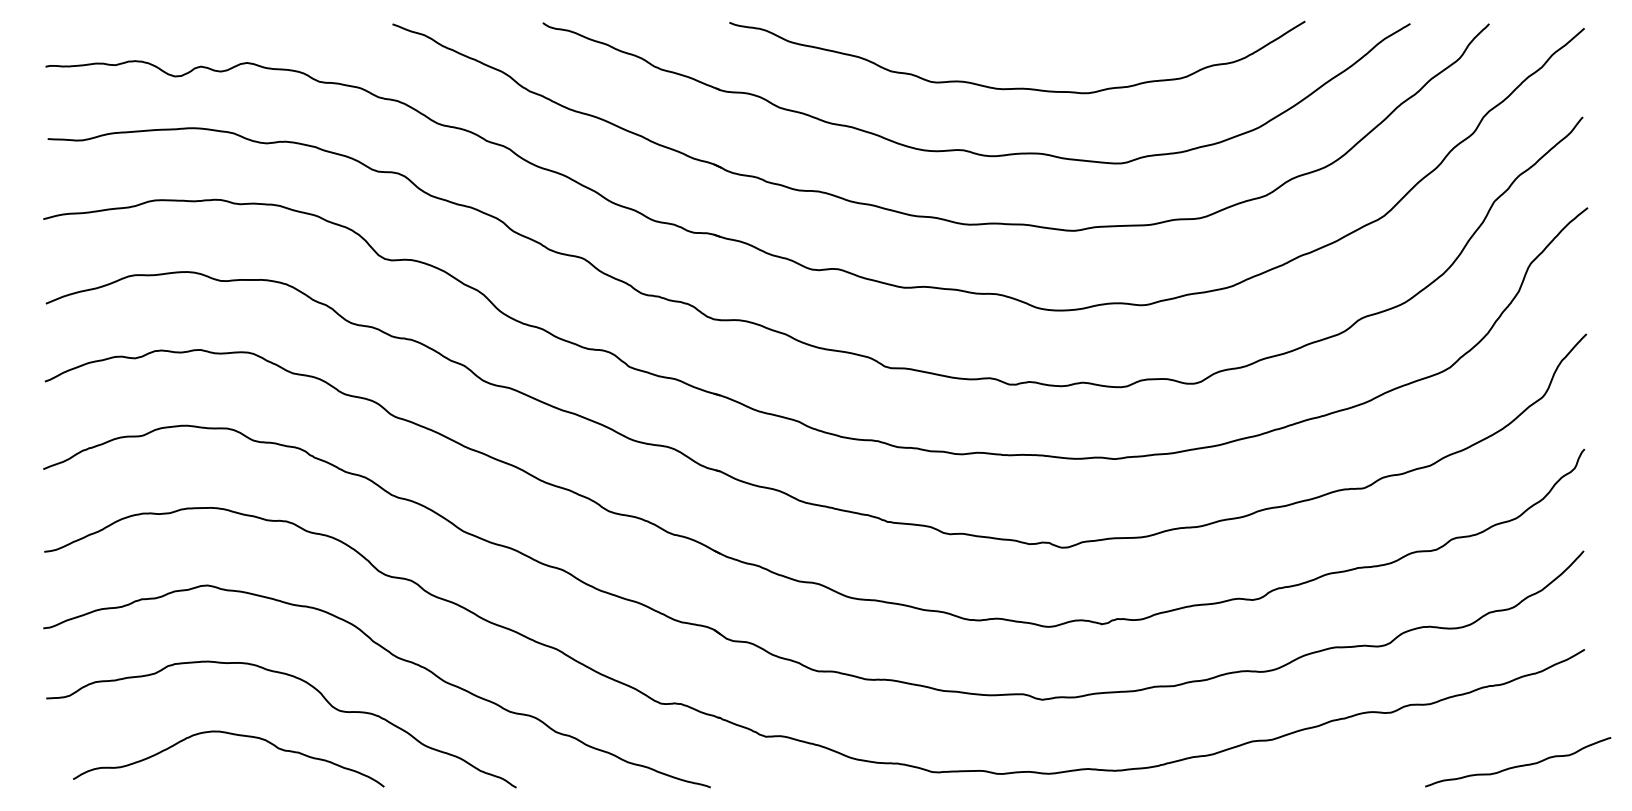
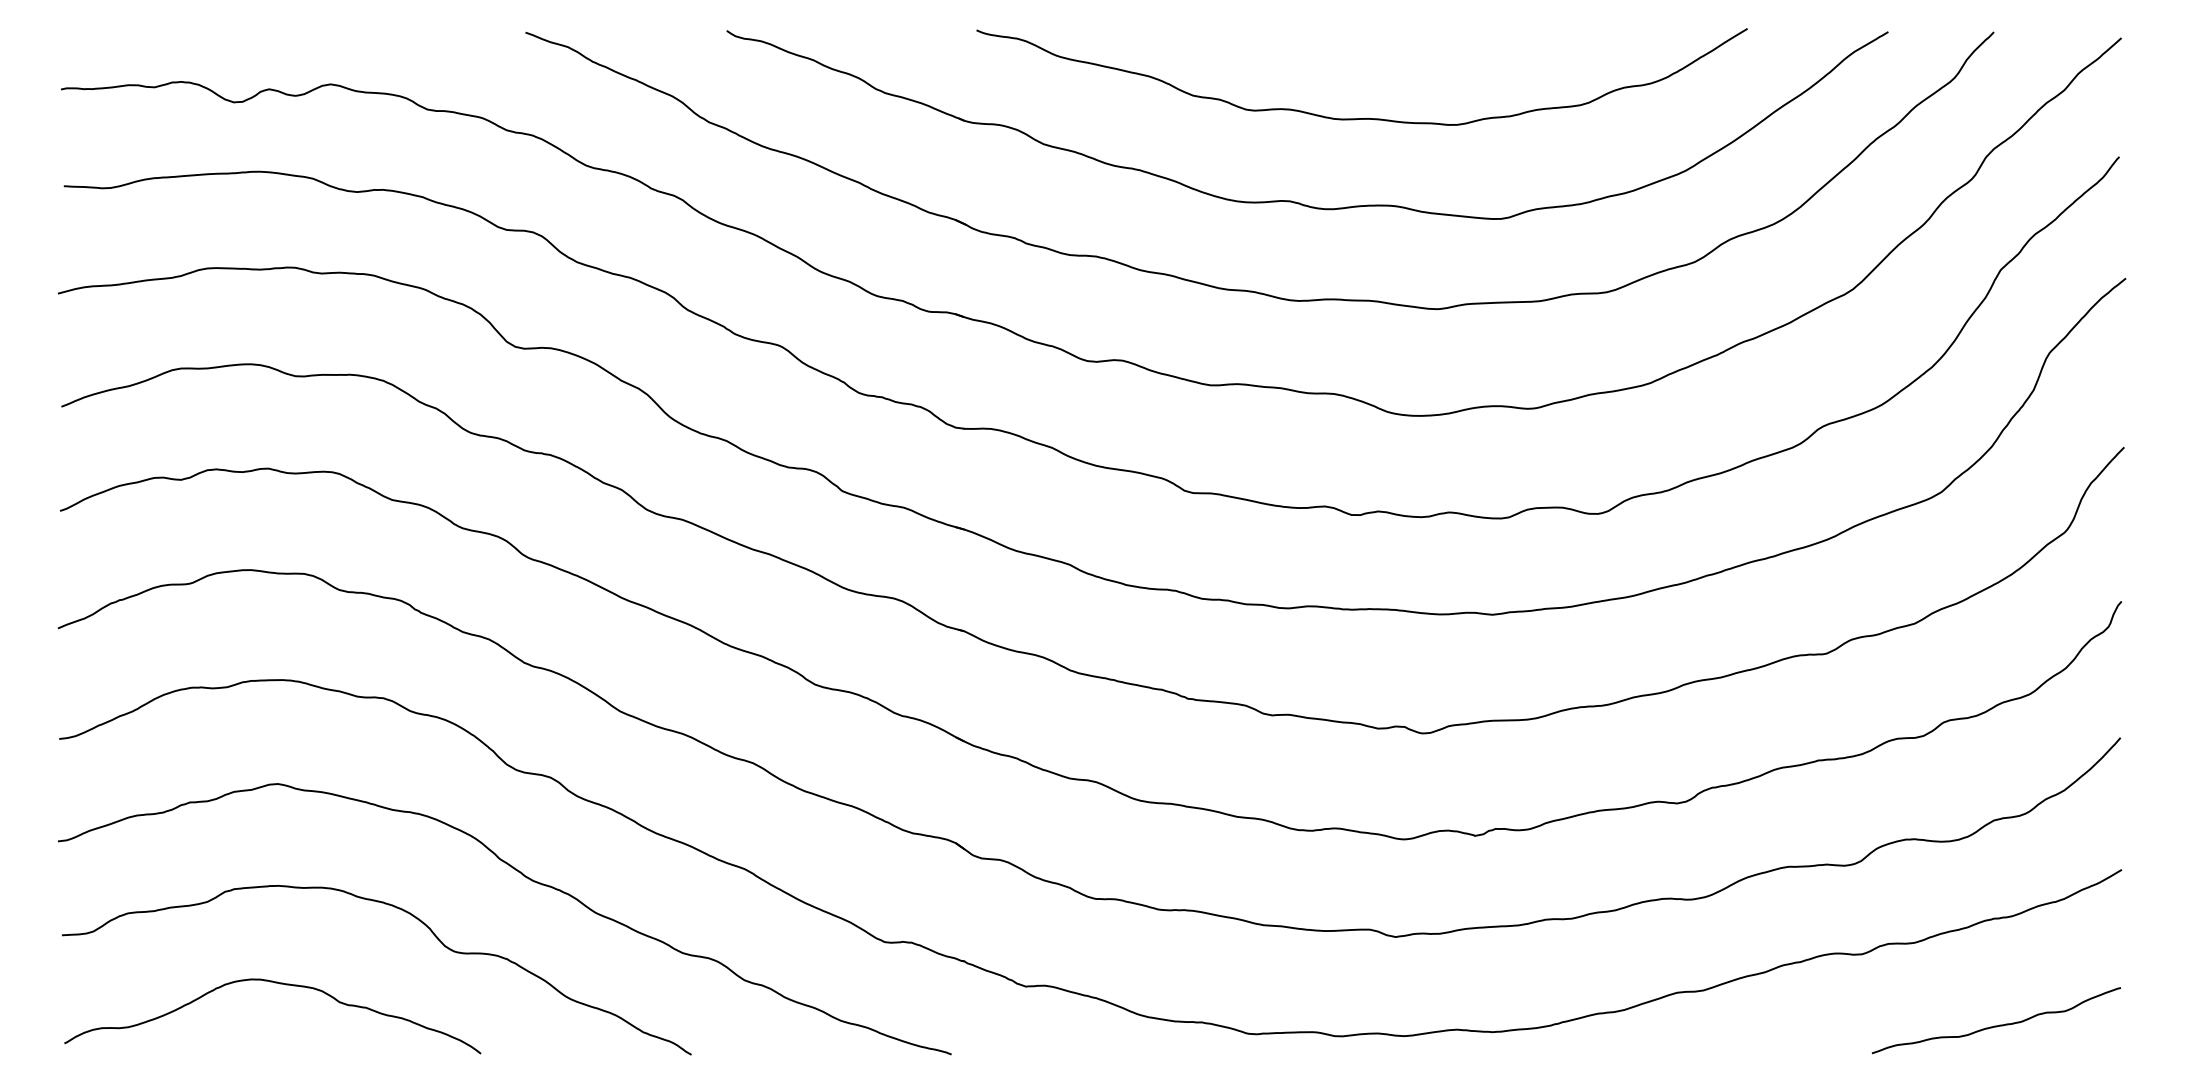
curve: (233, 735) -> (279, 984), moved
curve: (1518, 765) -> (1996, 1025), moved

